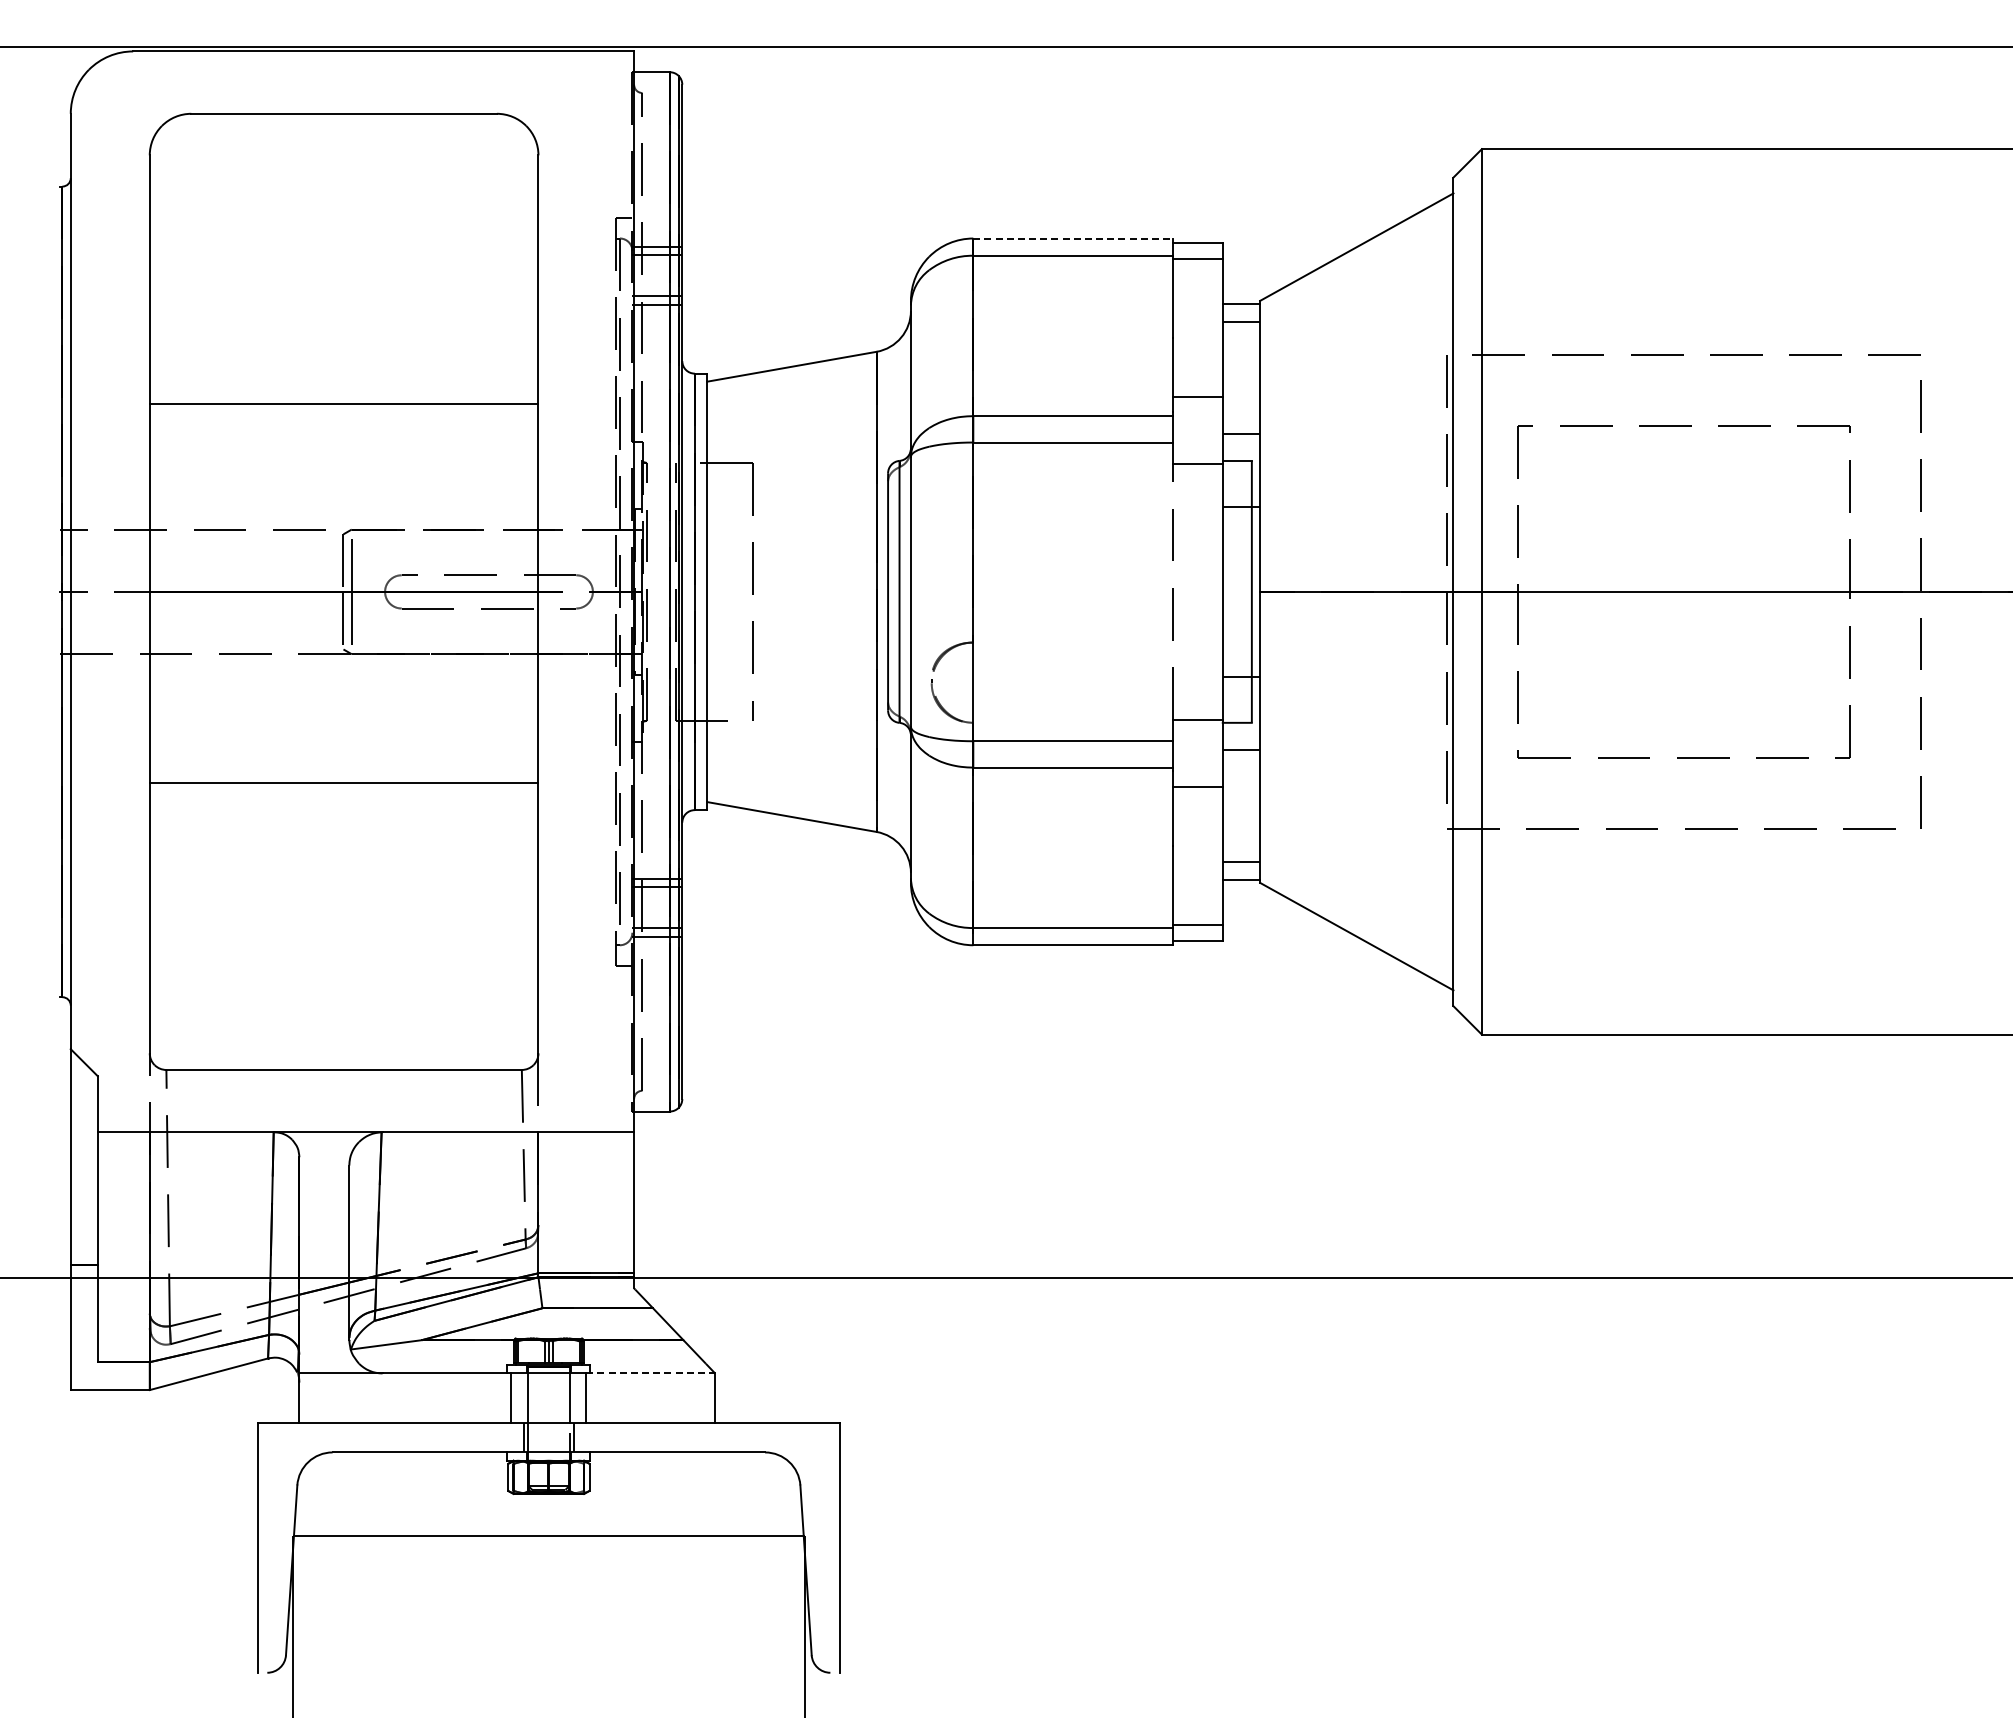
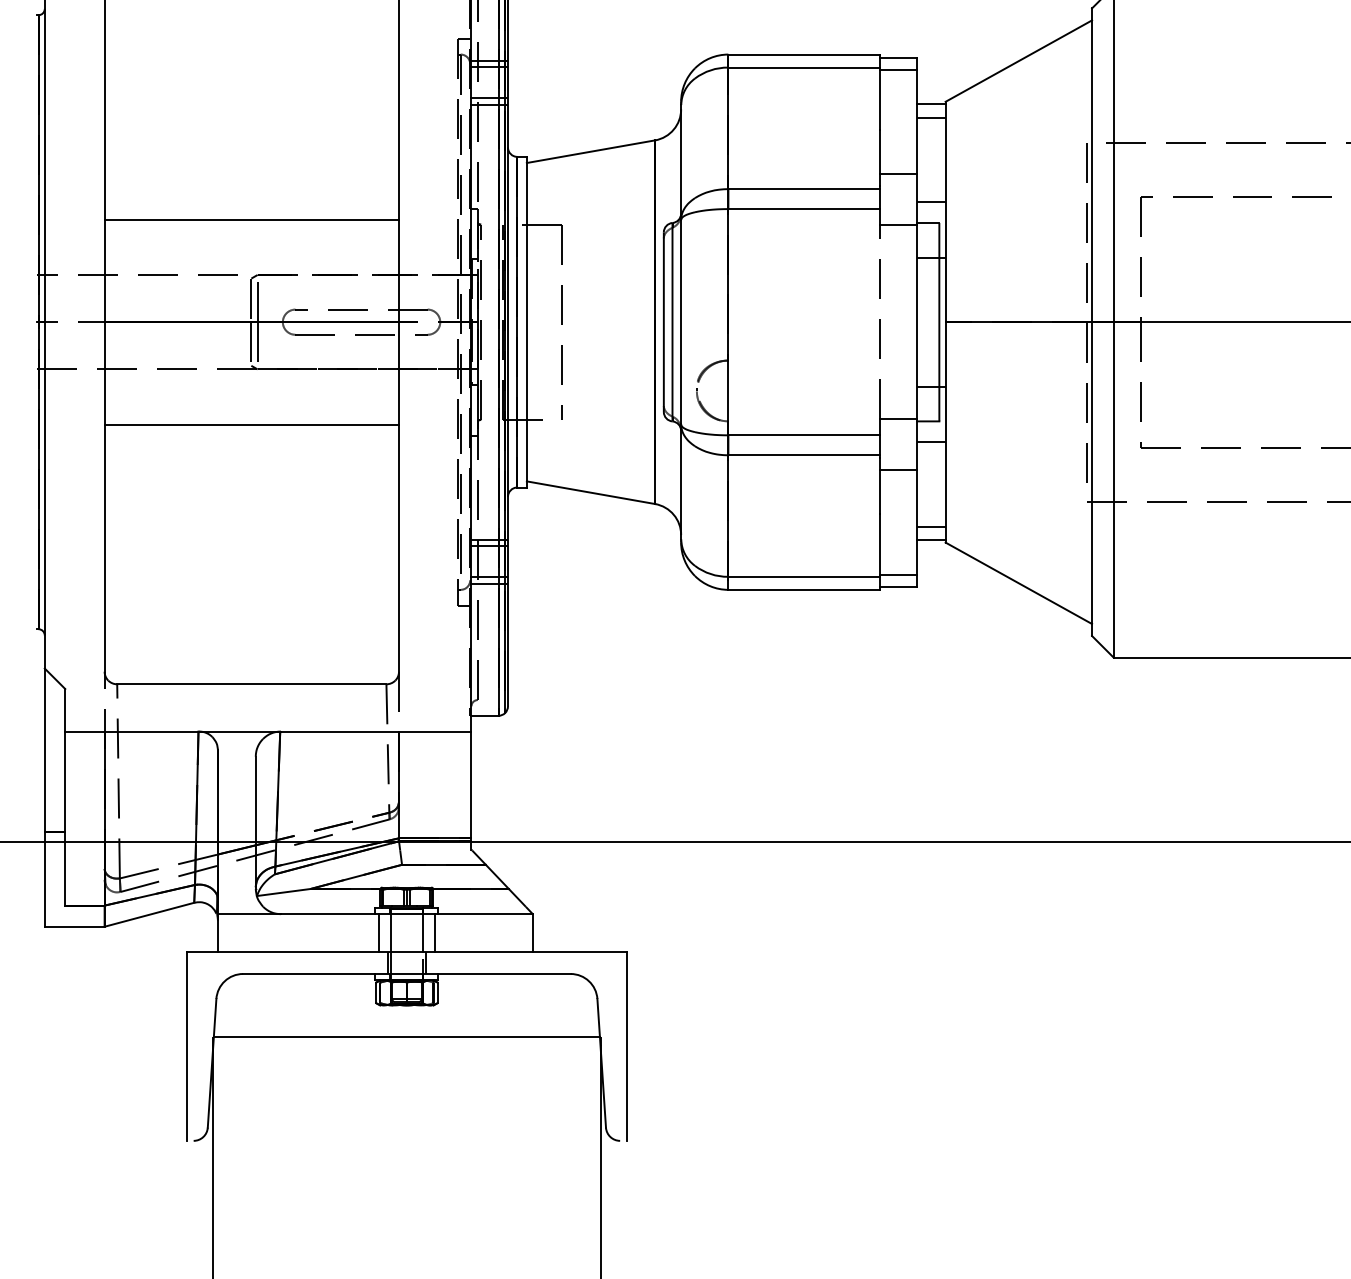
line: (1073, 238) -> (804, 54), dashed -> solid
line: (343, 403) -> (251, 219), moved
line: (343, 783) -> (251, 424), moved
line: (651, 1373) -> (484, 914), dashed -> solid

